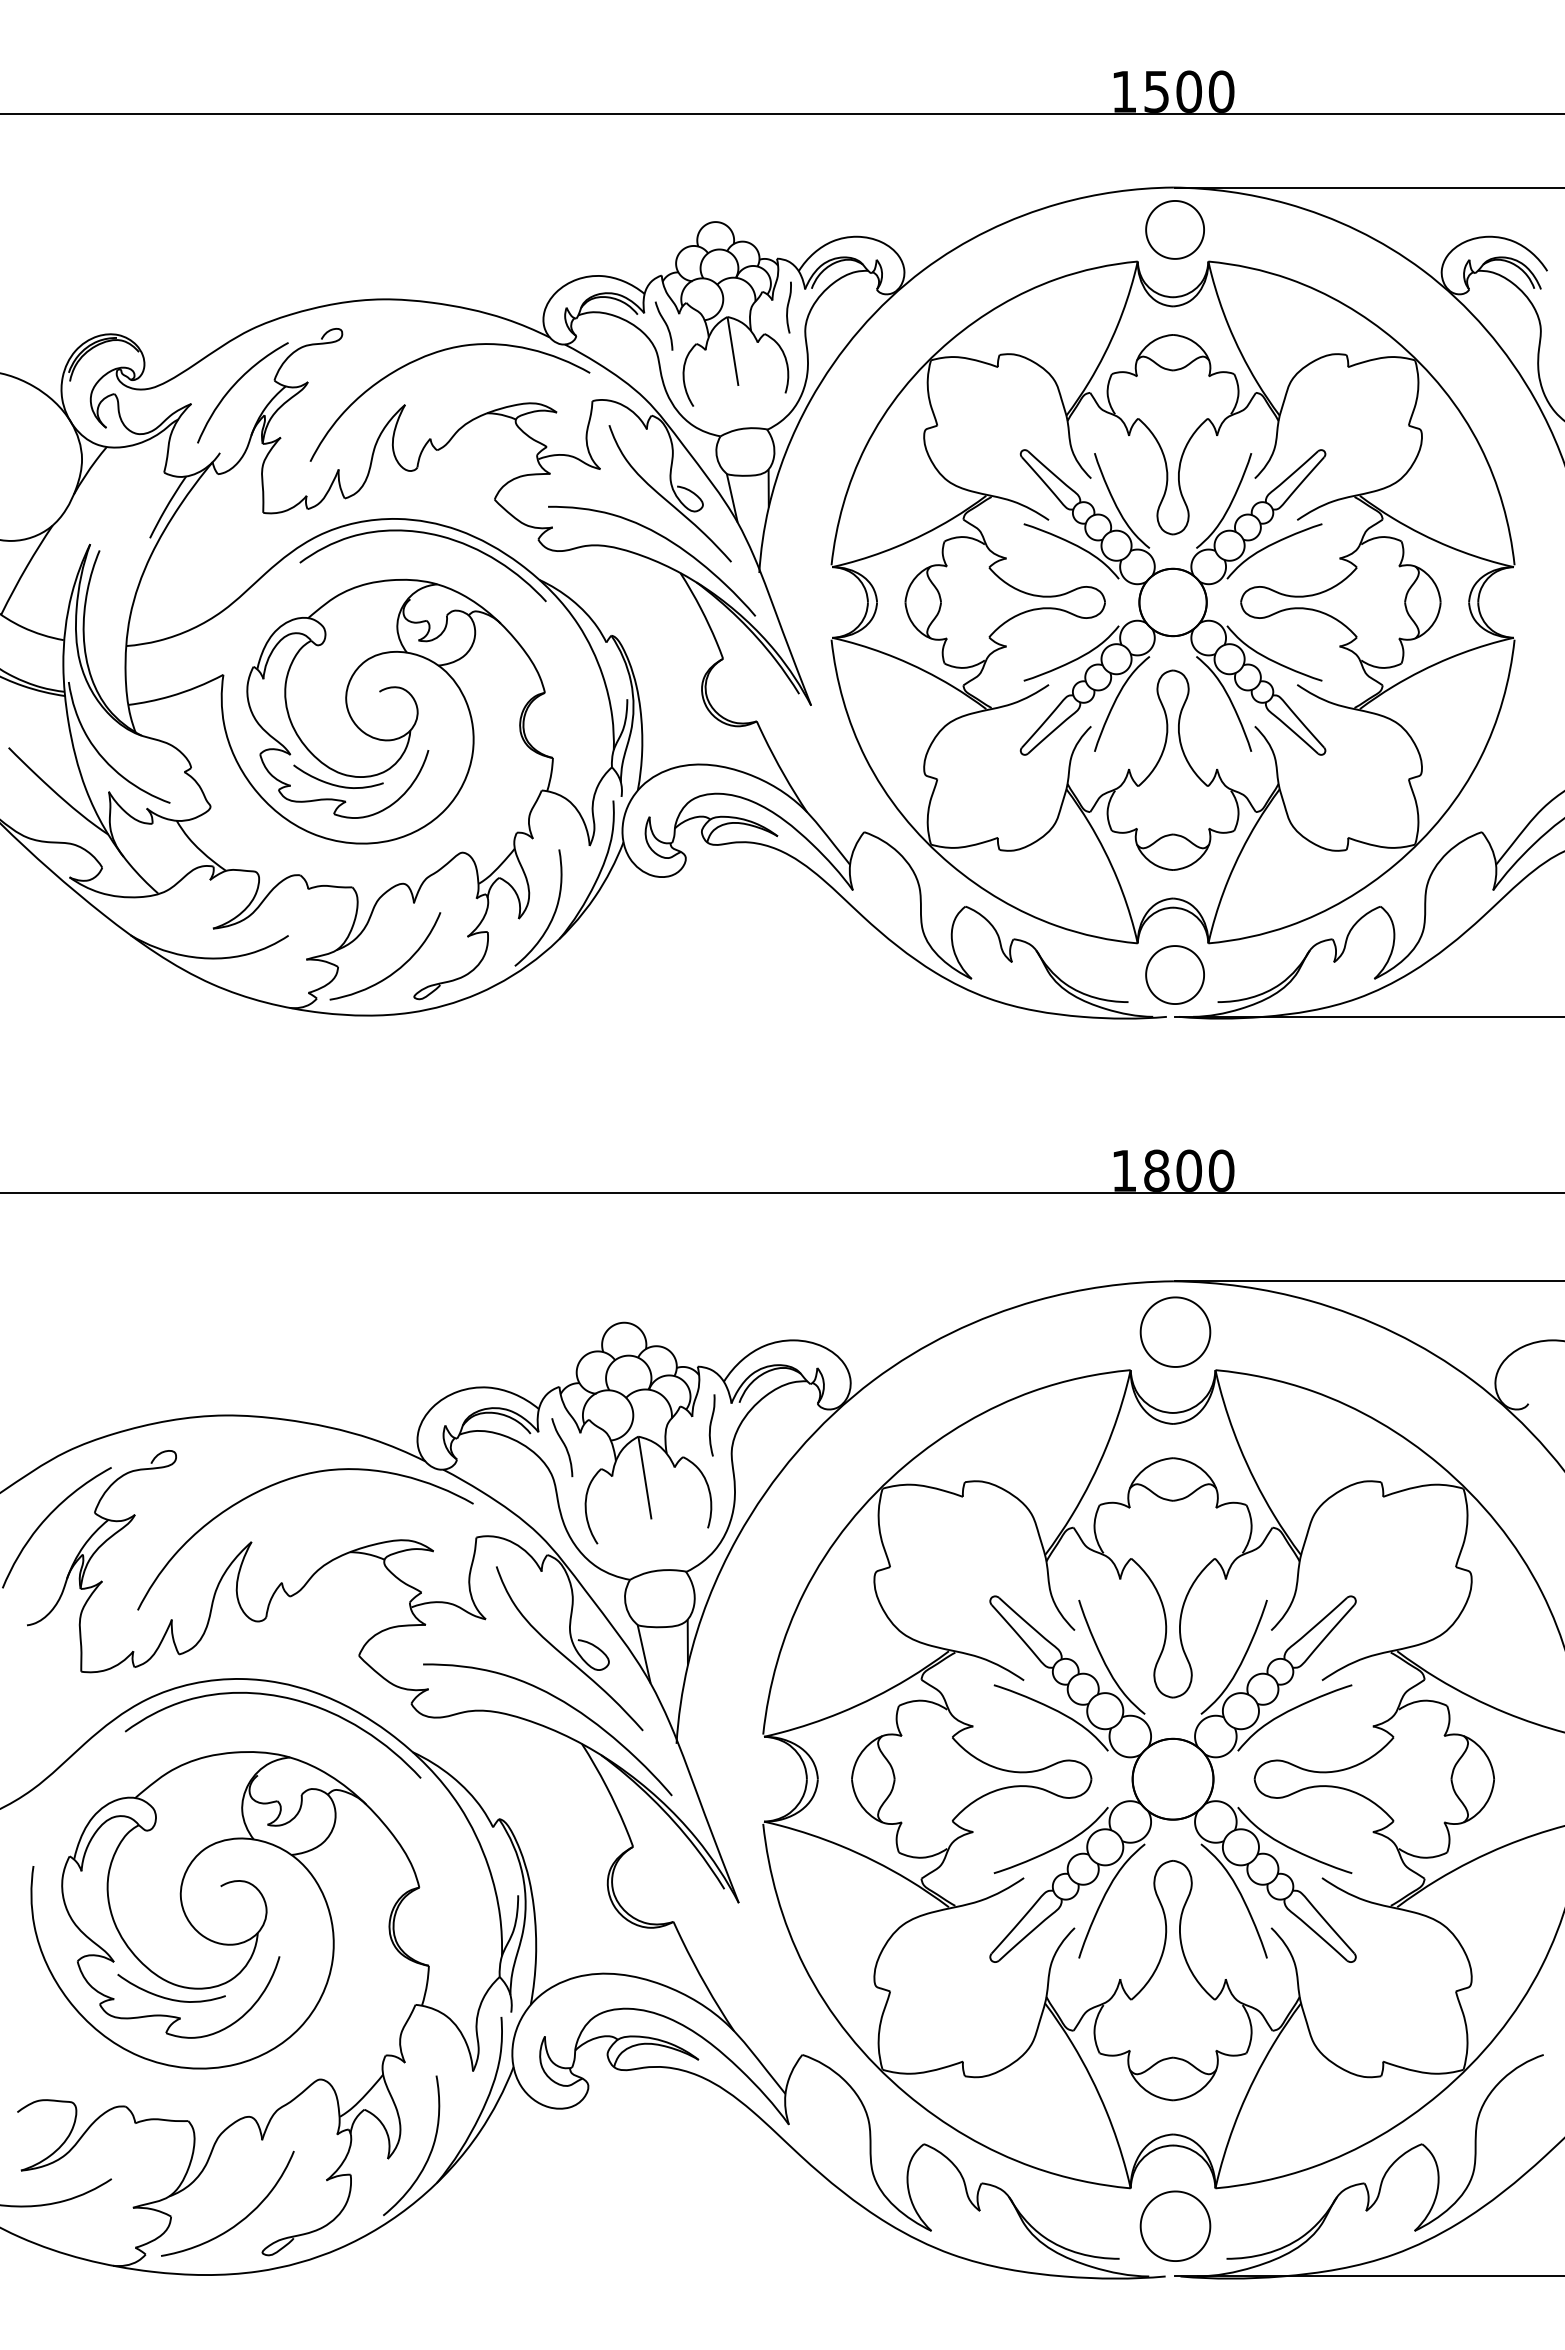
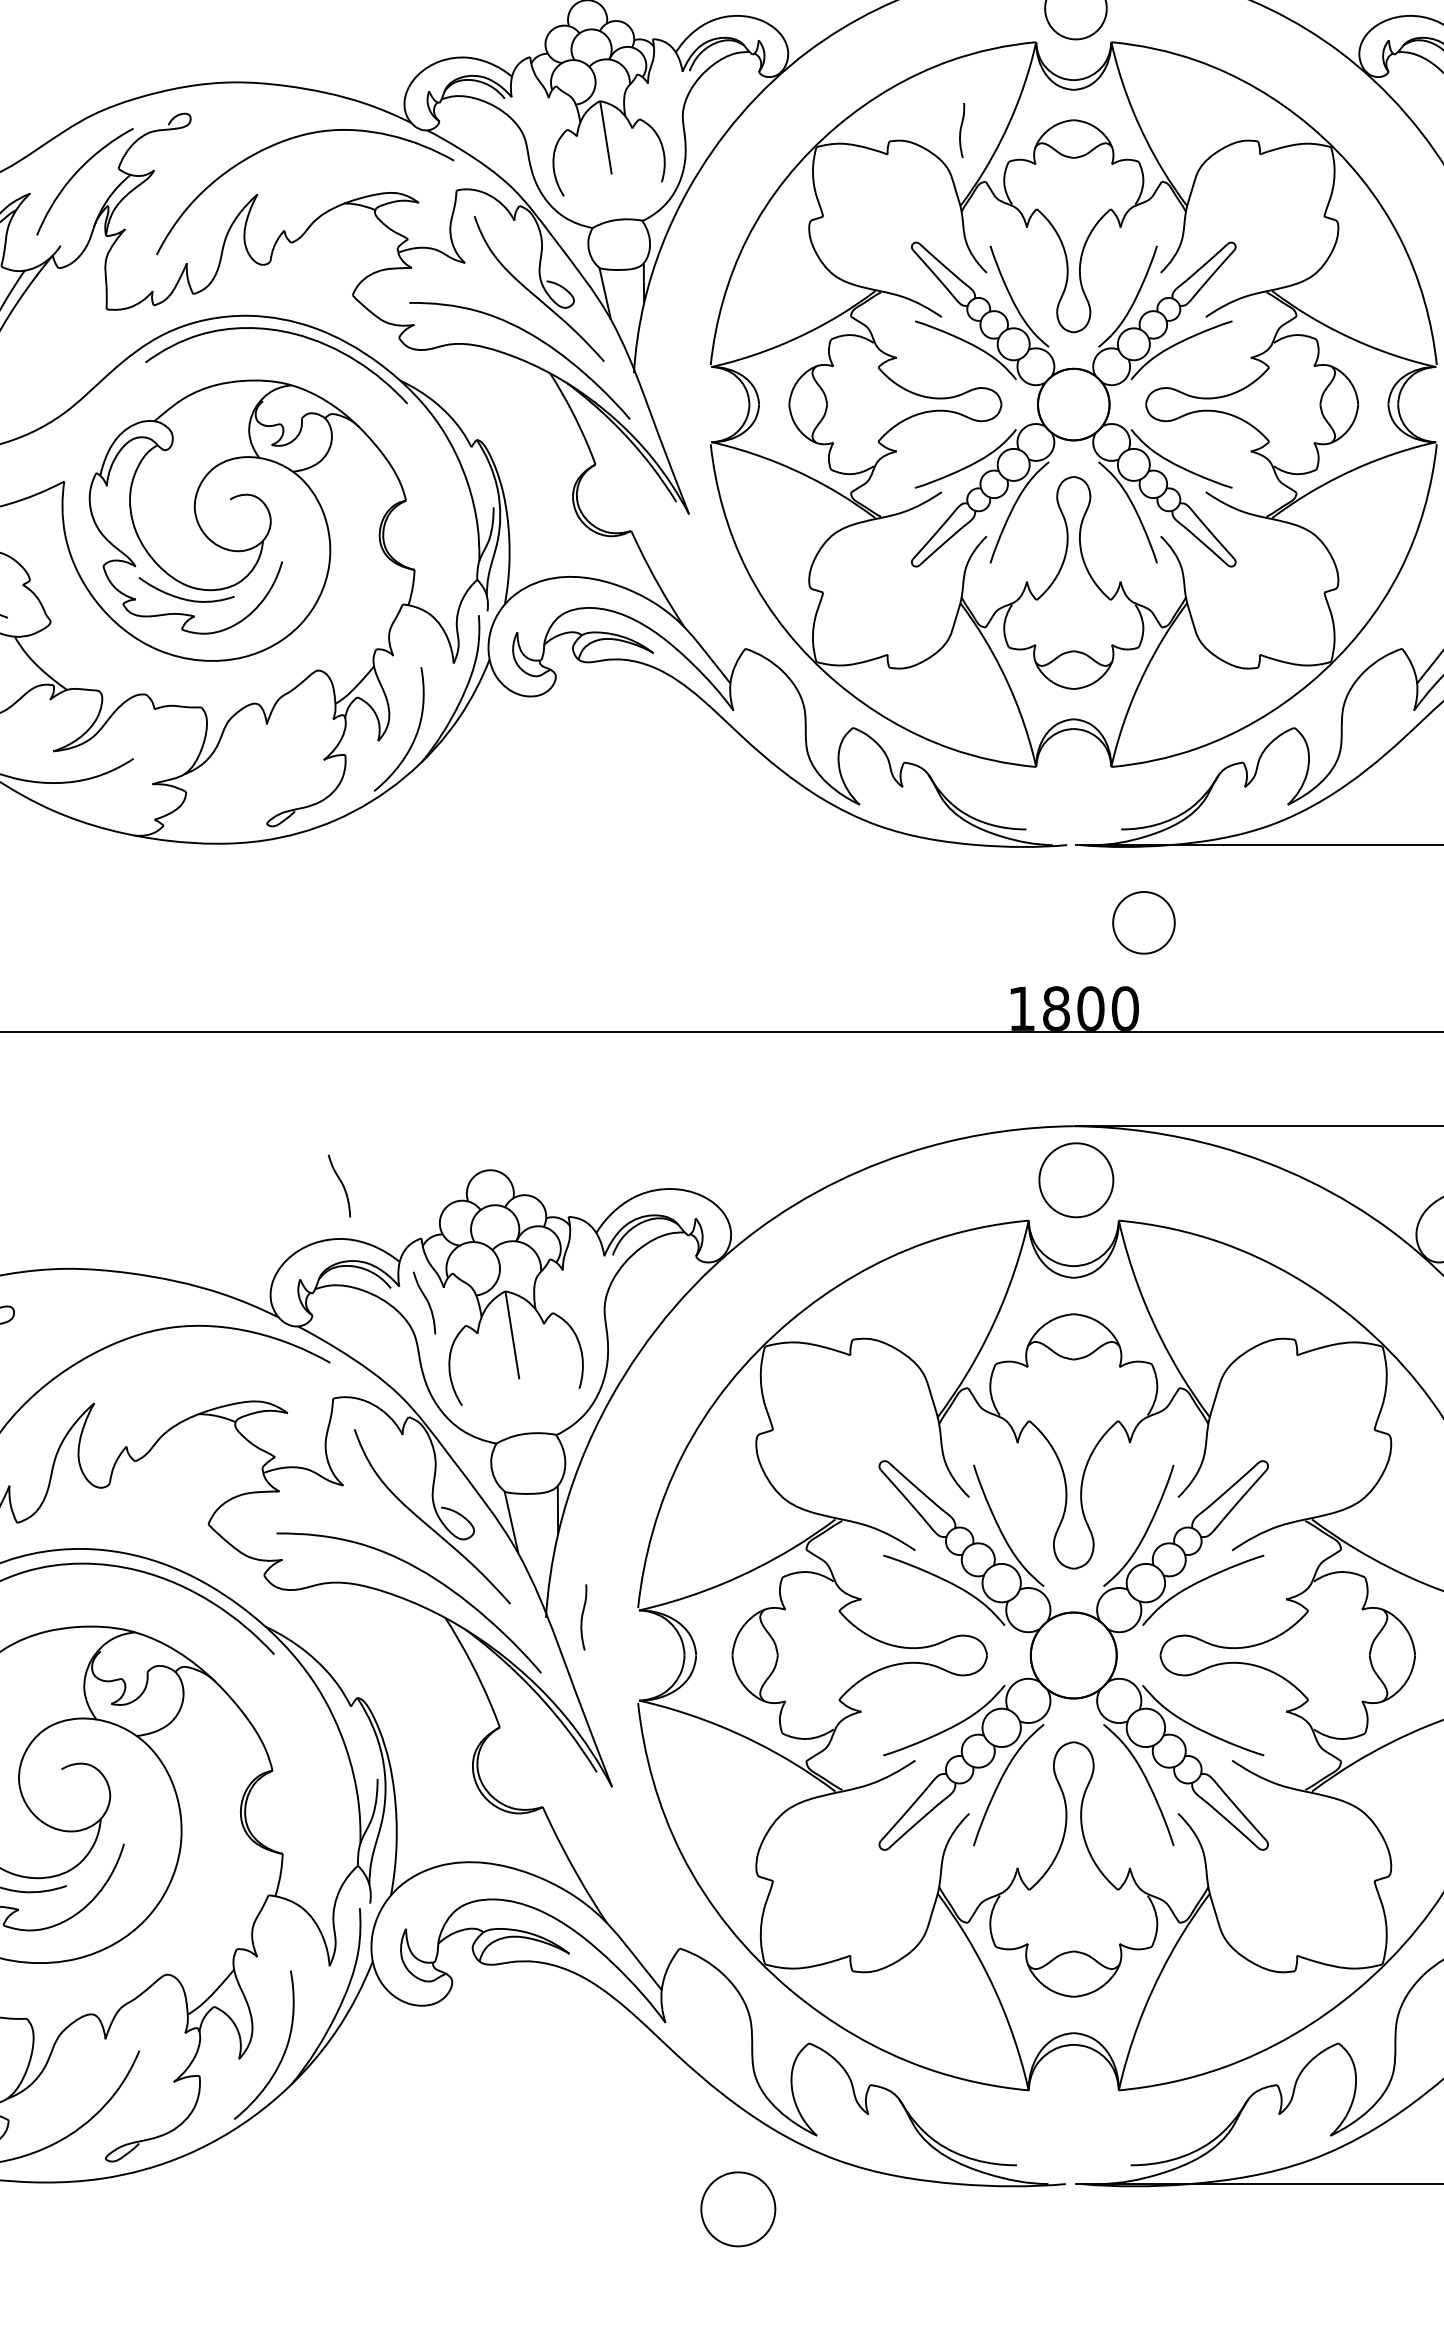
curve: (788, 307) -> (961, 130), moved
curve: (665, 325) -> (534, 110), removed
curve: (397, 968) -> (249, 793), removed
part: (1174, 974) -> (1143, 922), moved
curve: (483, 1335) -> (340, 1183), added
curve: (711, 1425) -> (583, 1617), moved
part: (1175, 2225) -> (738, 2208), moved

